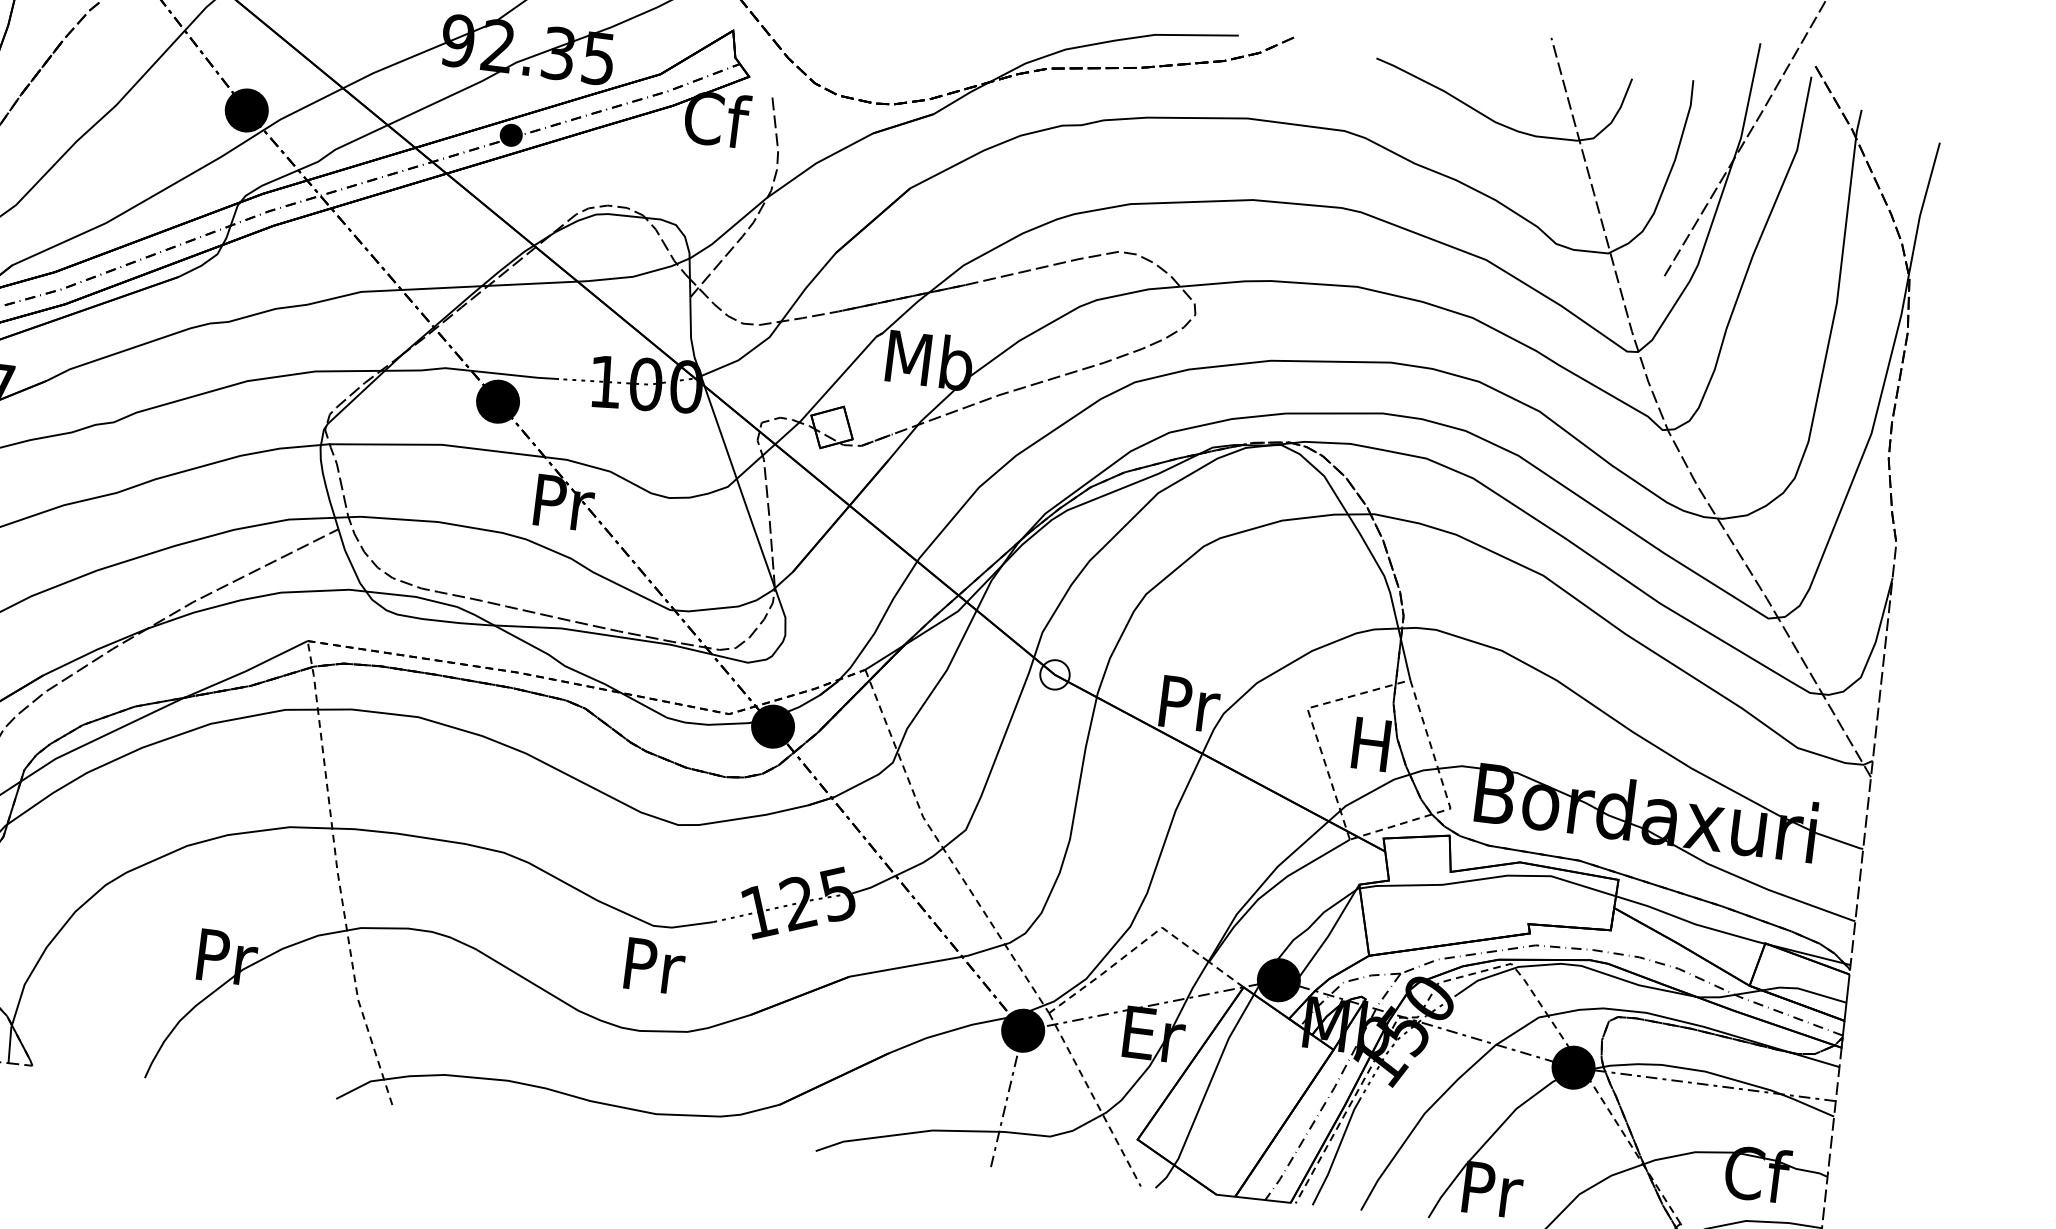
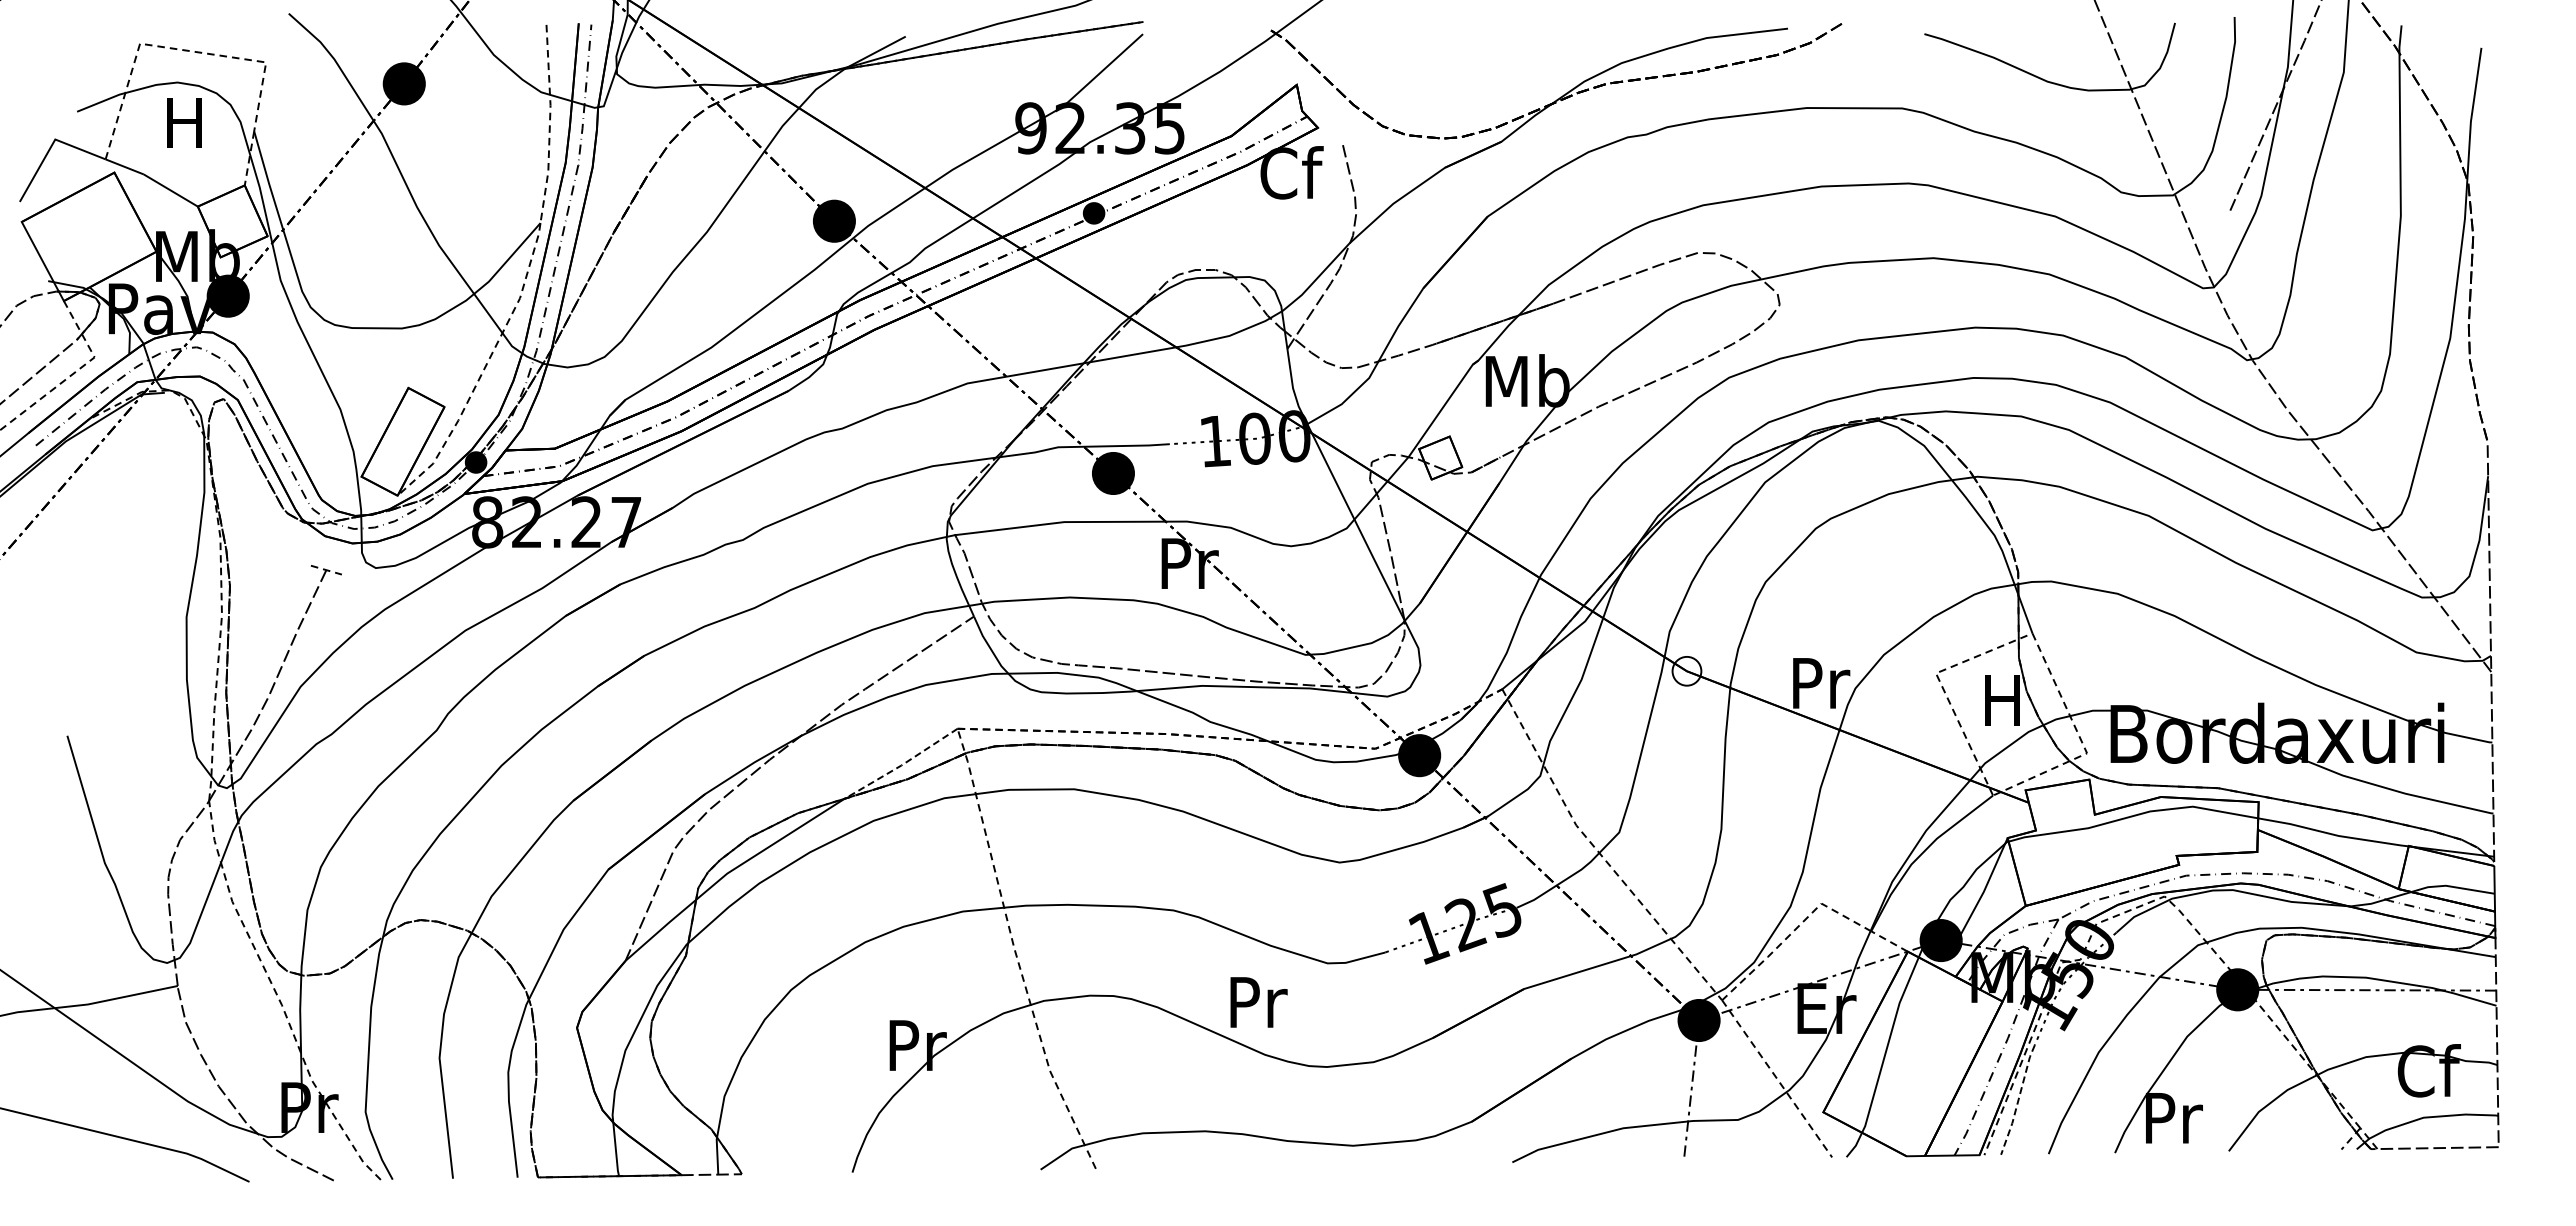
line: (246, 671) -> (901, 765), solid -> dashed
text: (654, 966) -> (1258, 1002), moved
line: (1337, 1152) -> (2018, 1100), solid -> dashed

